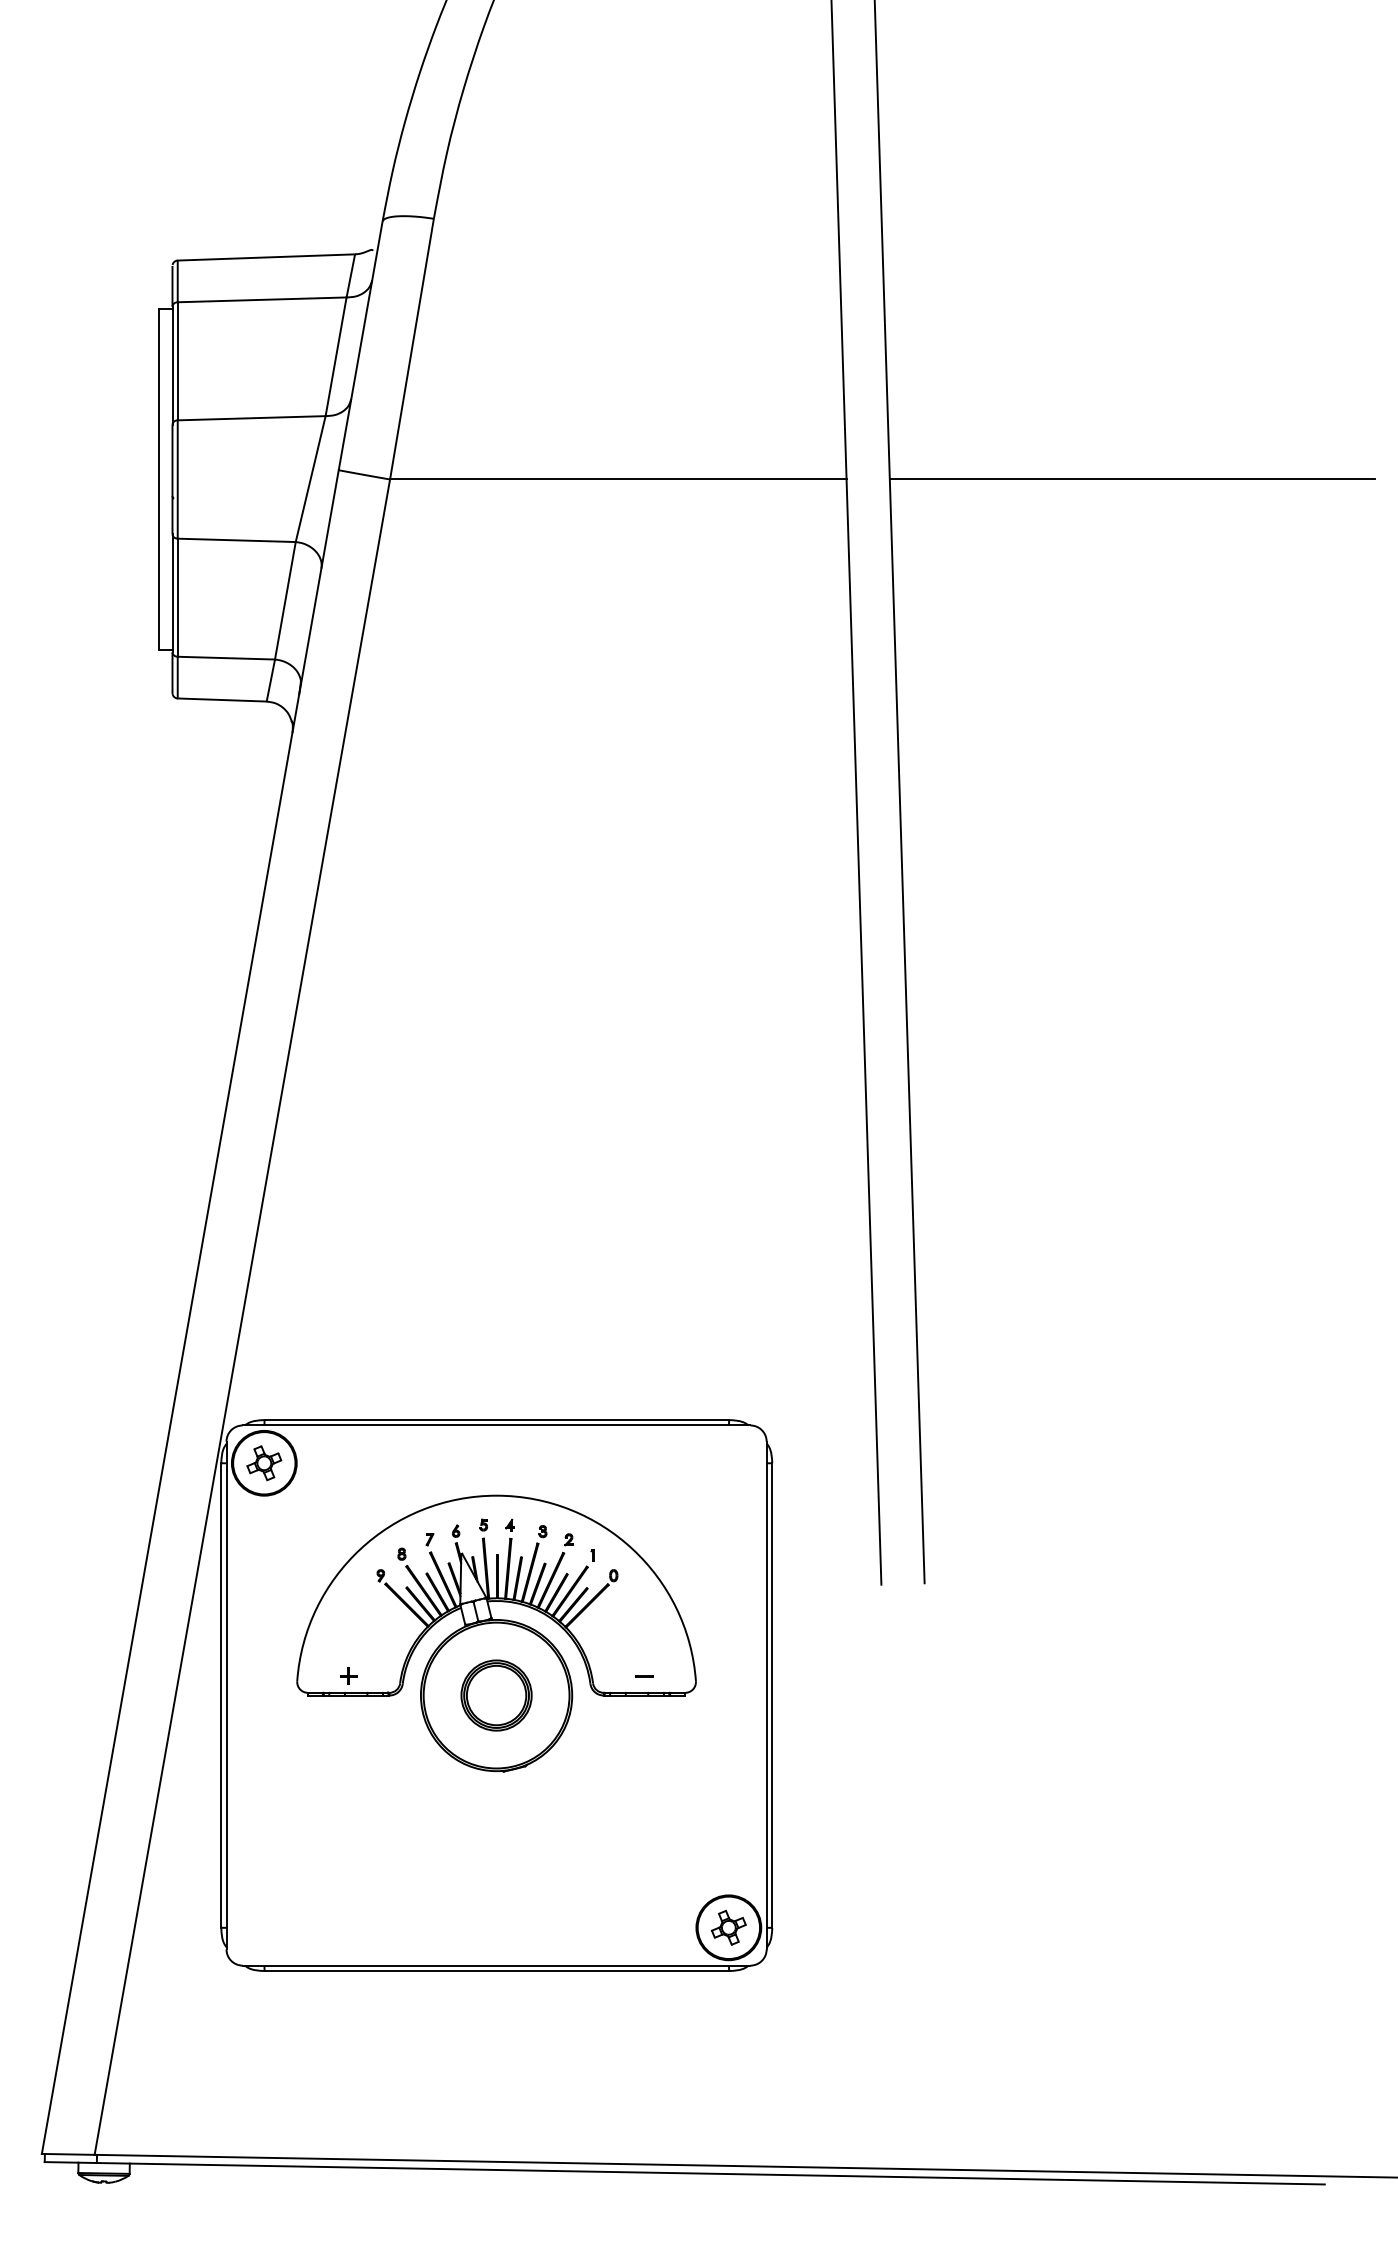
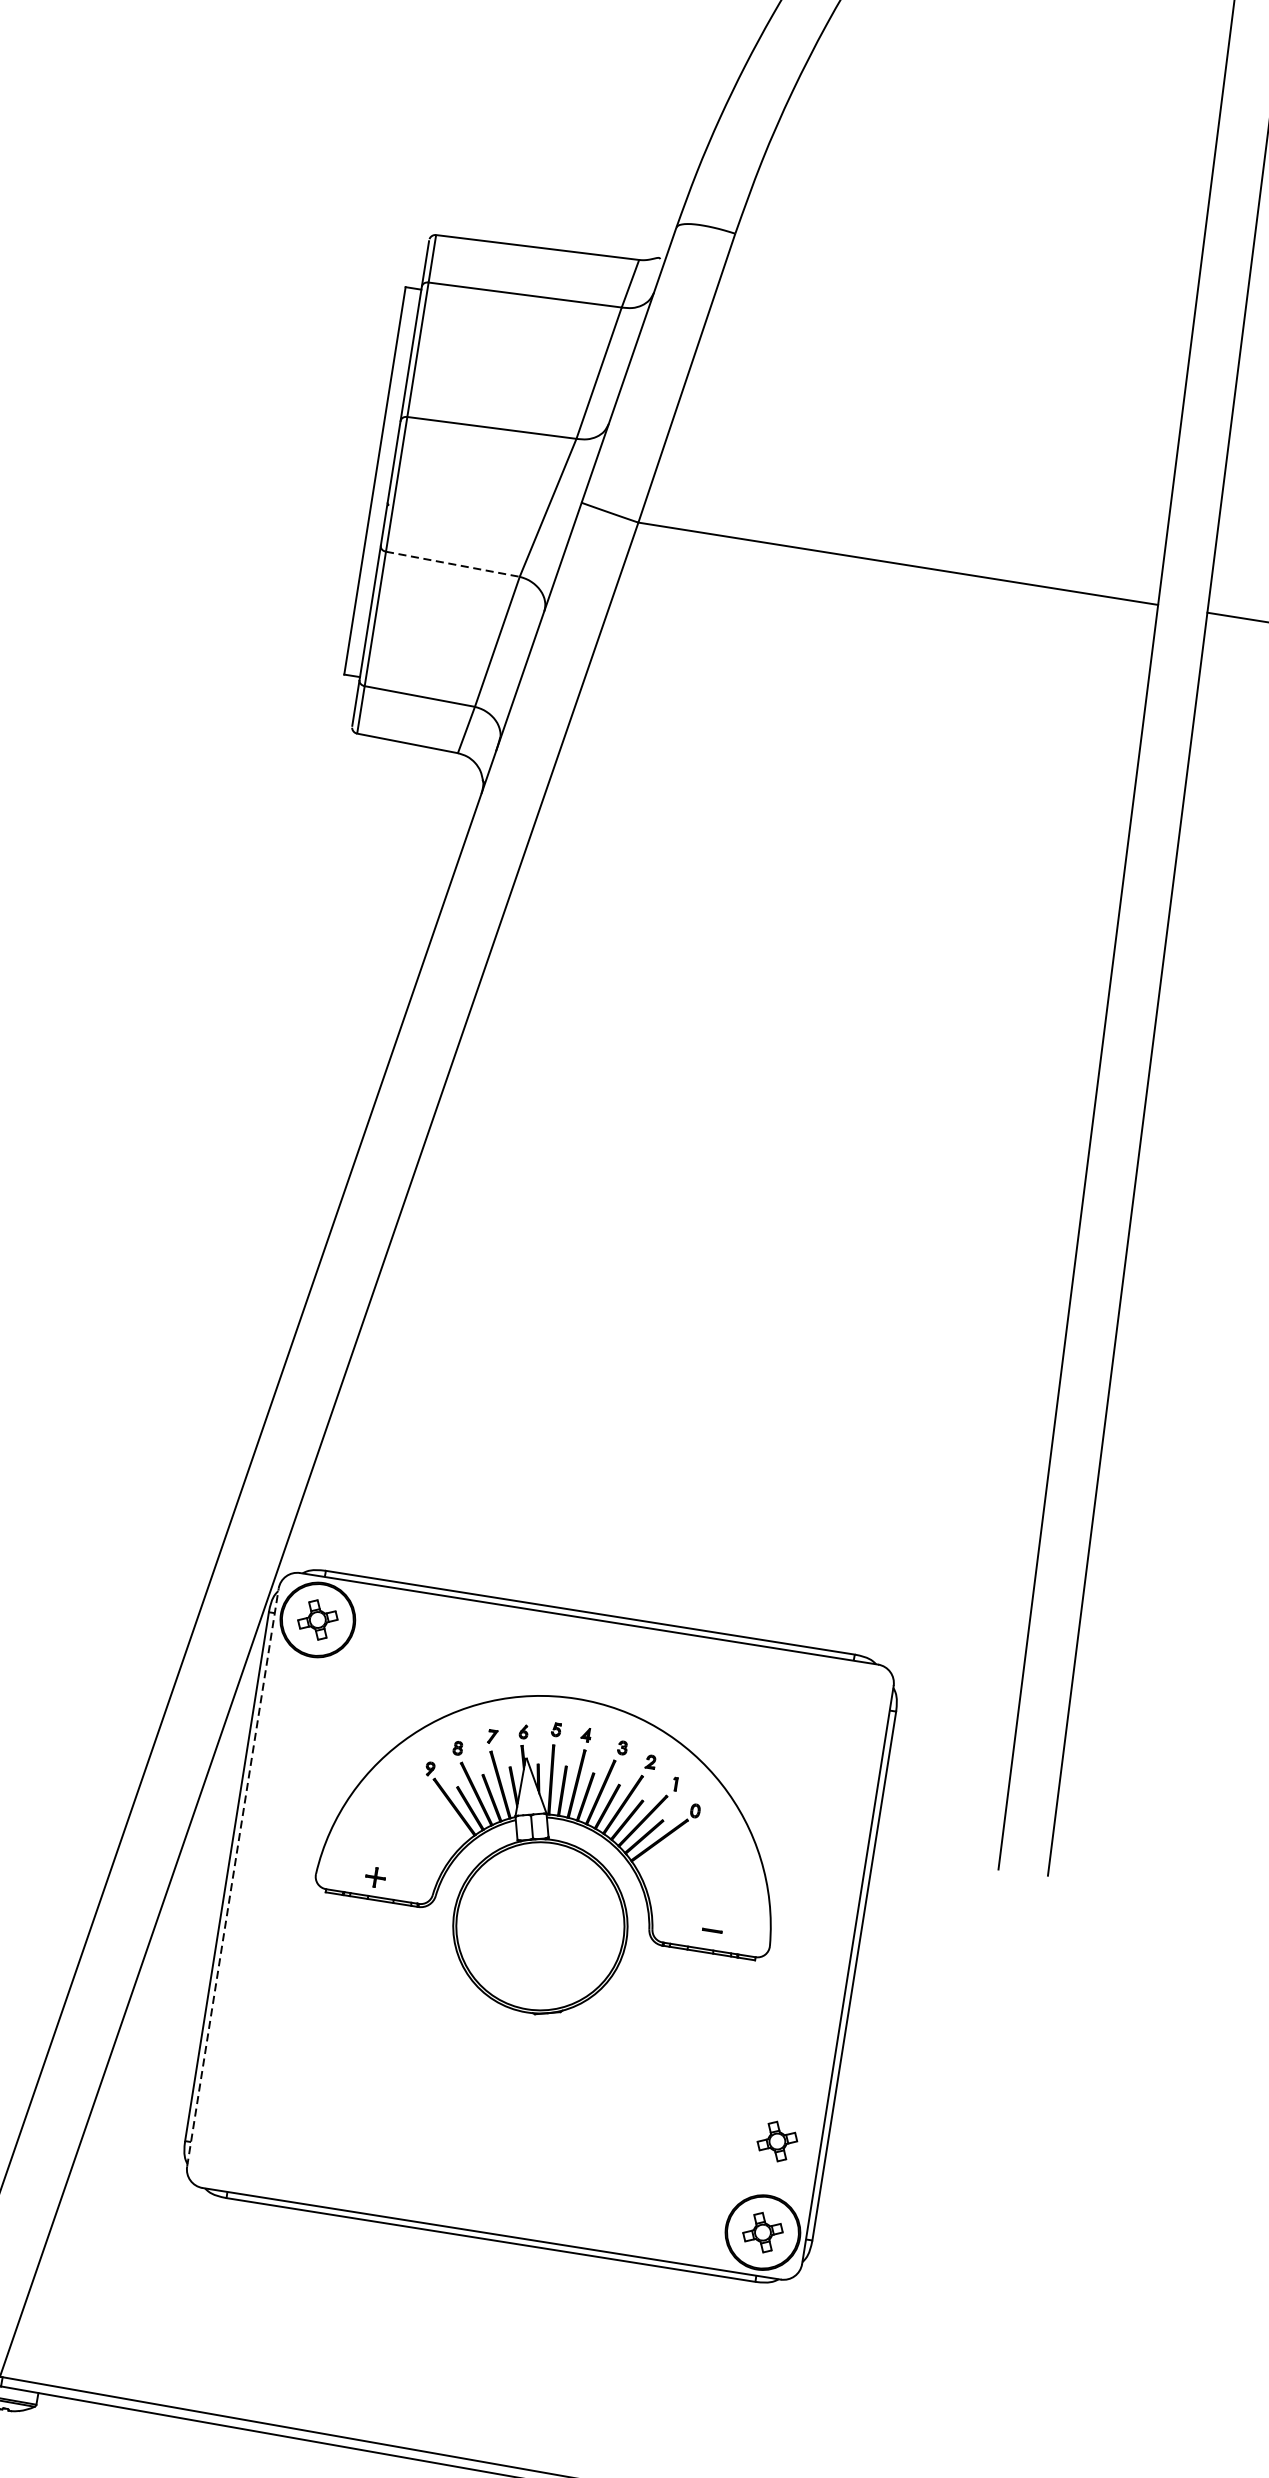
line: (237, 540) -> (453, 564), solid -> dashed
line: (226, 1695) -> (232, 1877), solid -> dashed
part: (496, 1695) -> (540, 1926), removed
part: (728, 1847) -> (777, 2141), added

